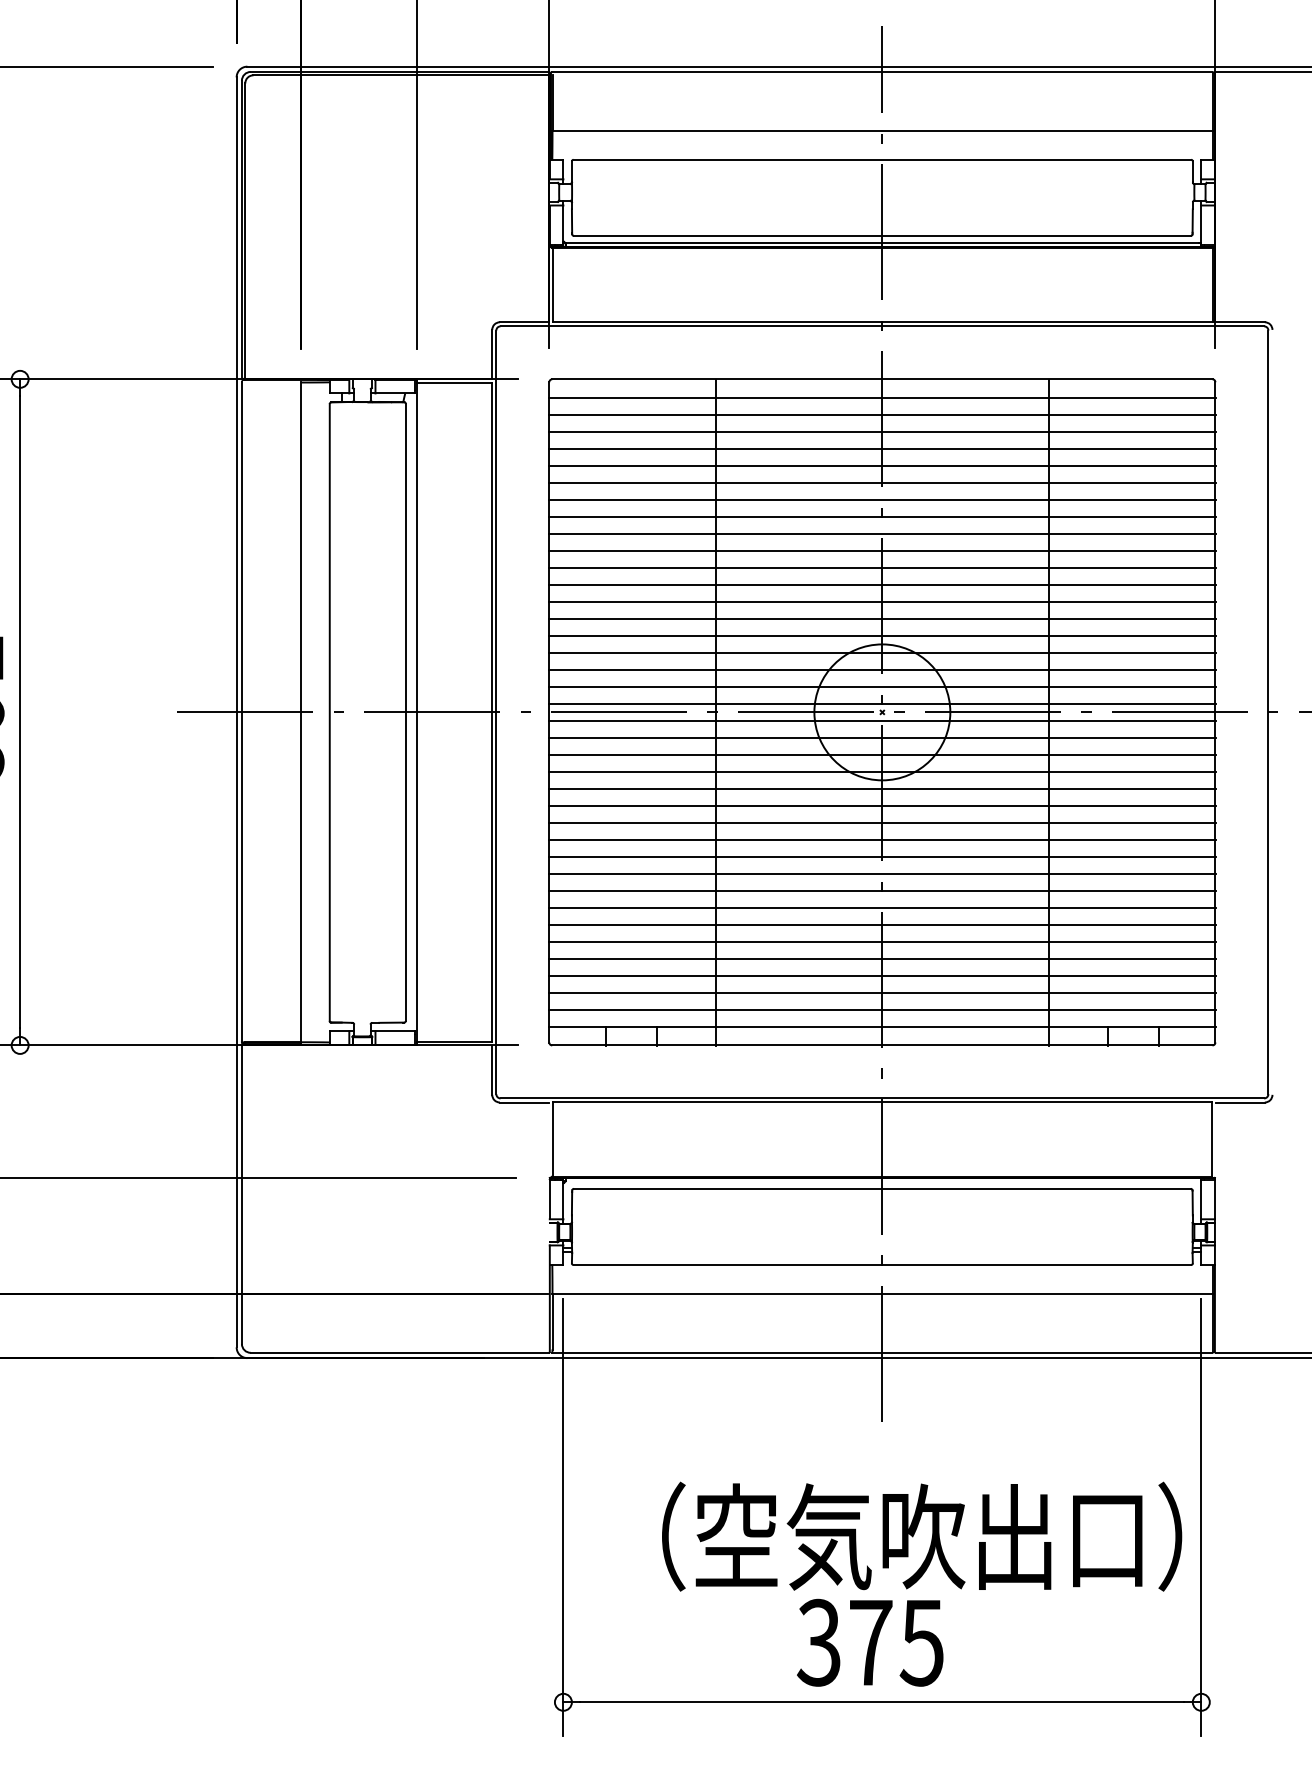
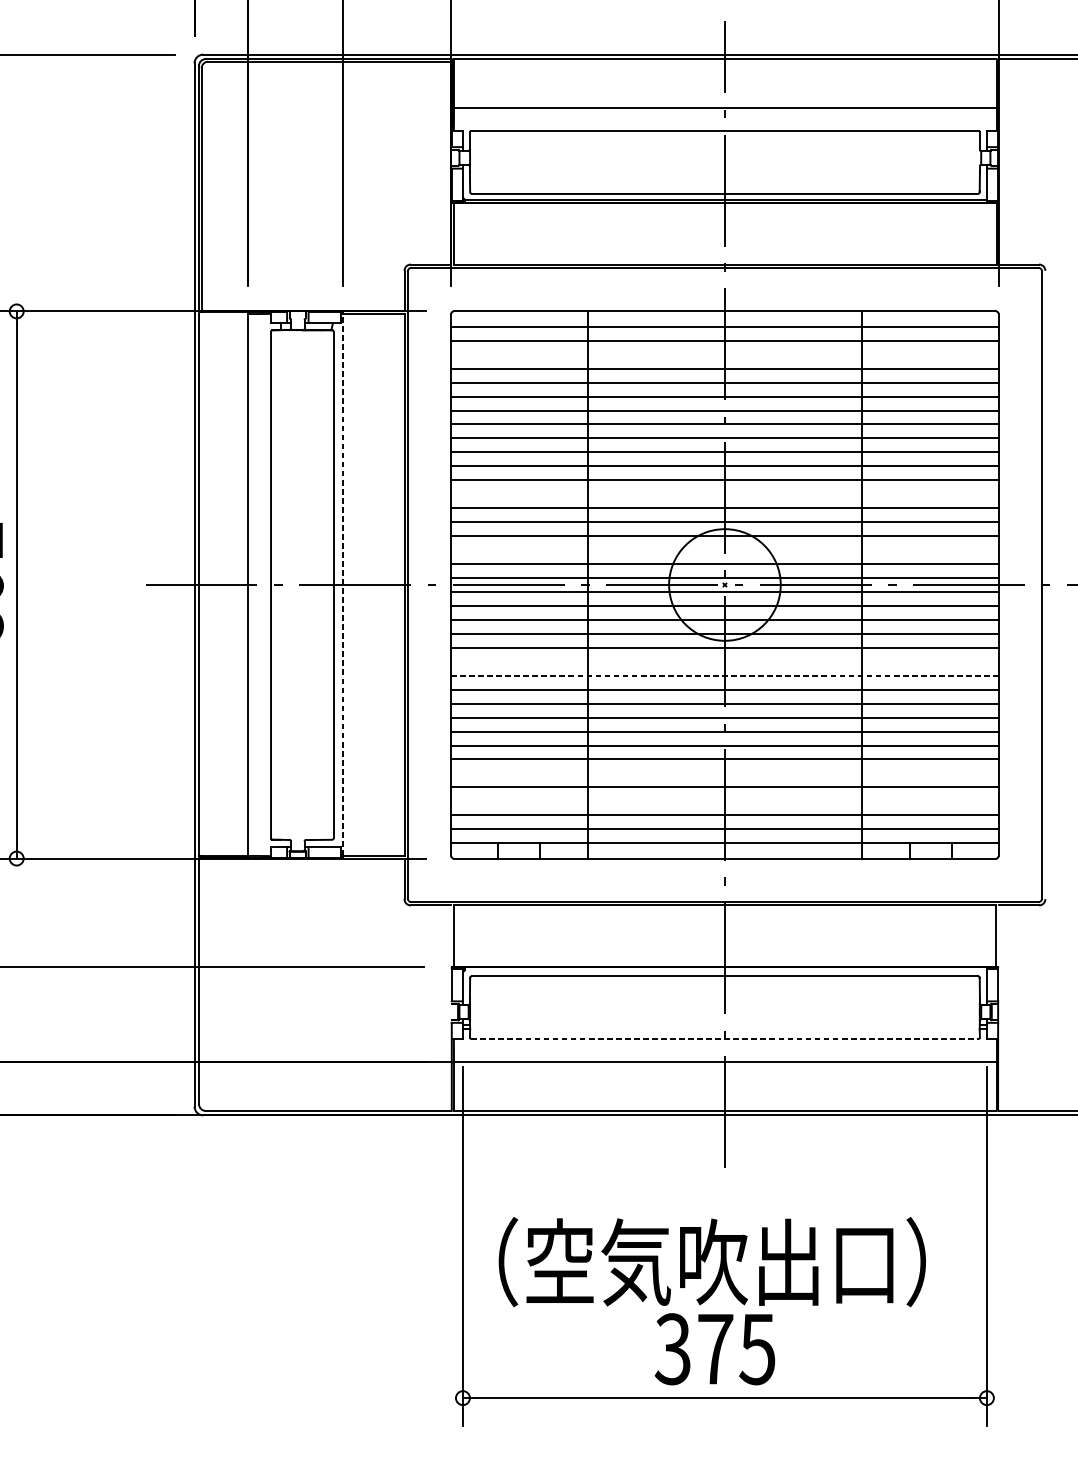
line: (881, 432) -> (724, 355), removed
line: (881, 601) -> (724, 493), removed
line: (881, 669) -> (724, 549), removed
line: (416, 712) -> (342, 585), solid -> dashed
line: (881, 805) -> (724, 661), removed
line: (882, 822) -> (725, 675), solid -> dashed
line: (881, 941) -> (724, 773), removed
line: (881, 975) -> (724, 801), removed
line: (882, 1264) -> (725, 1038), solid -> dashed
text: (922, 1536) -> (712, 1261), moved

